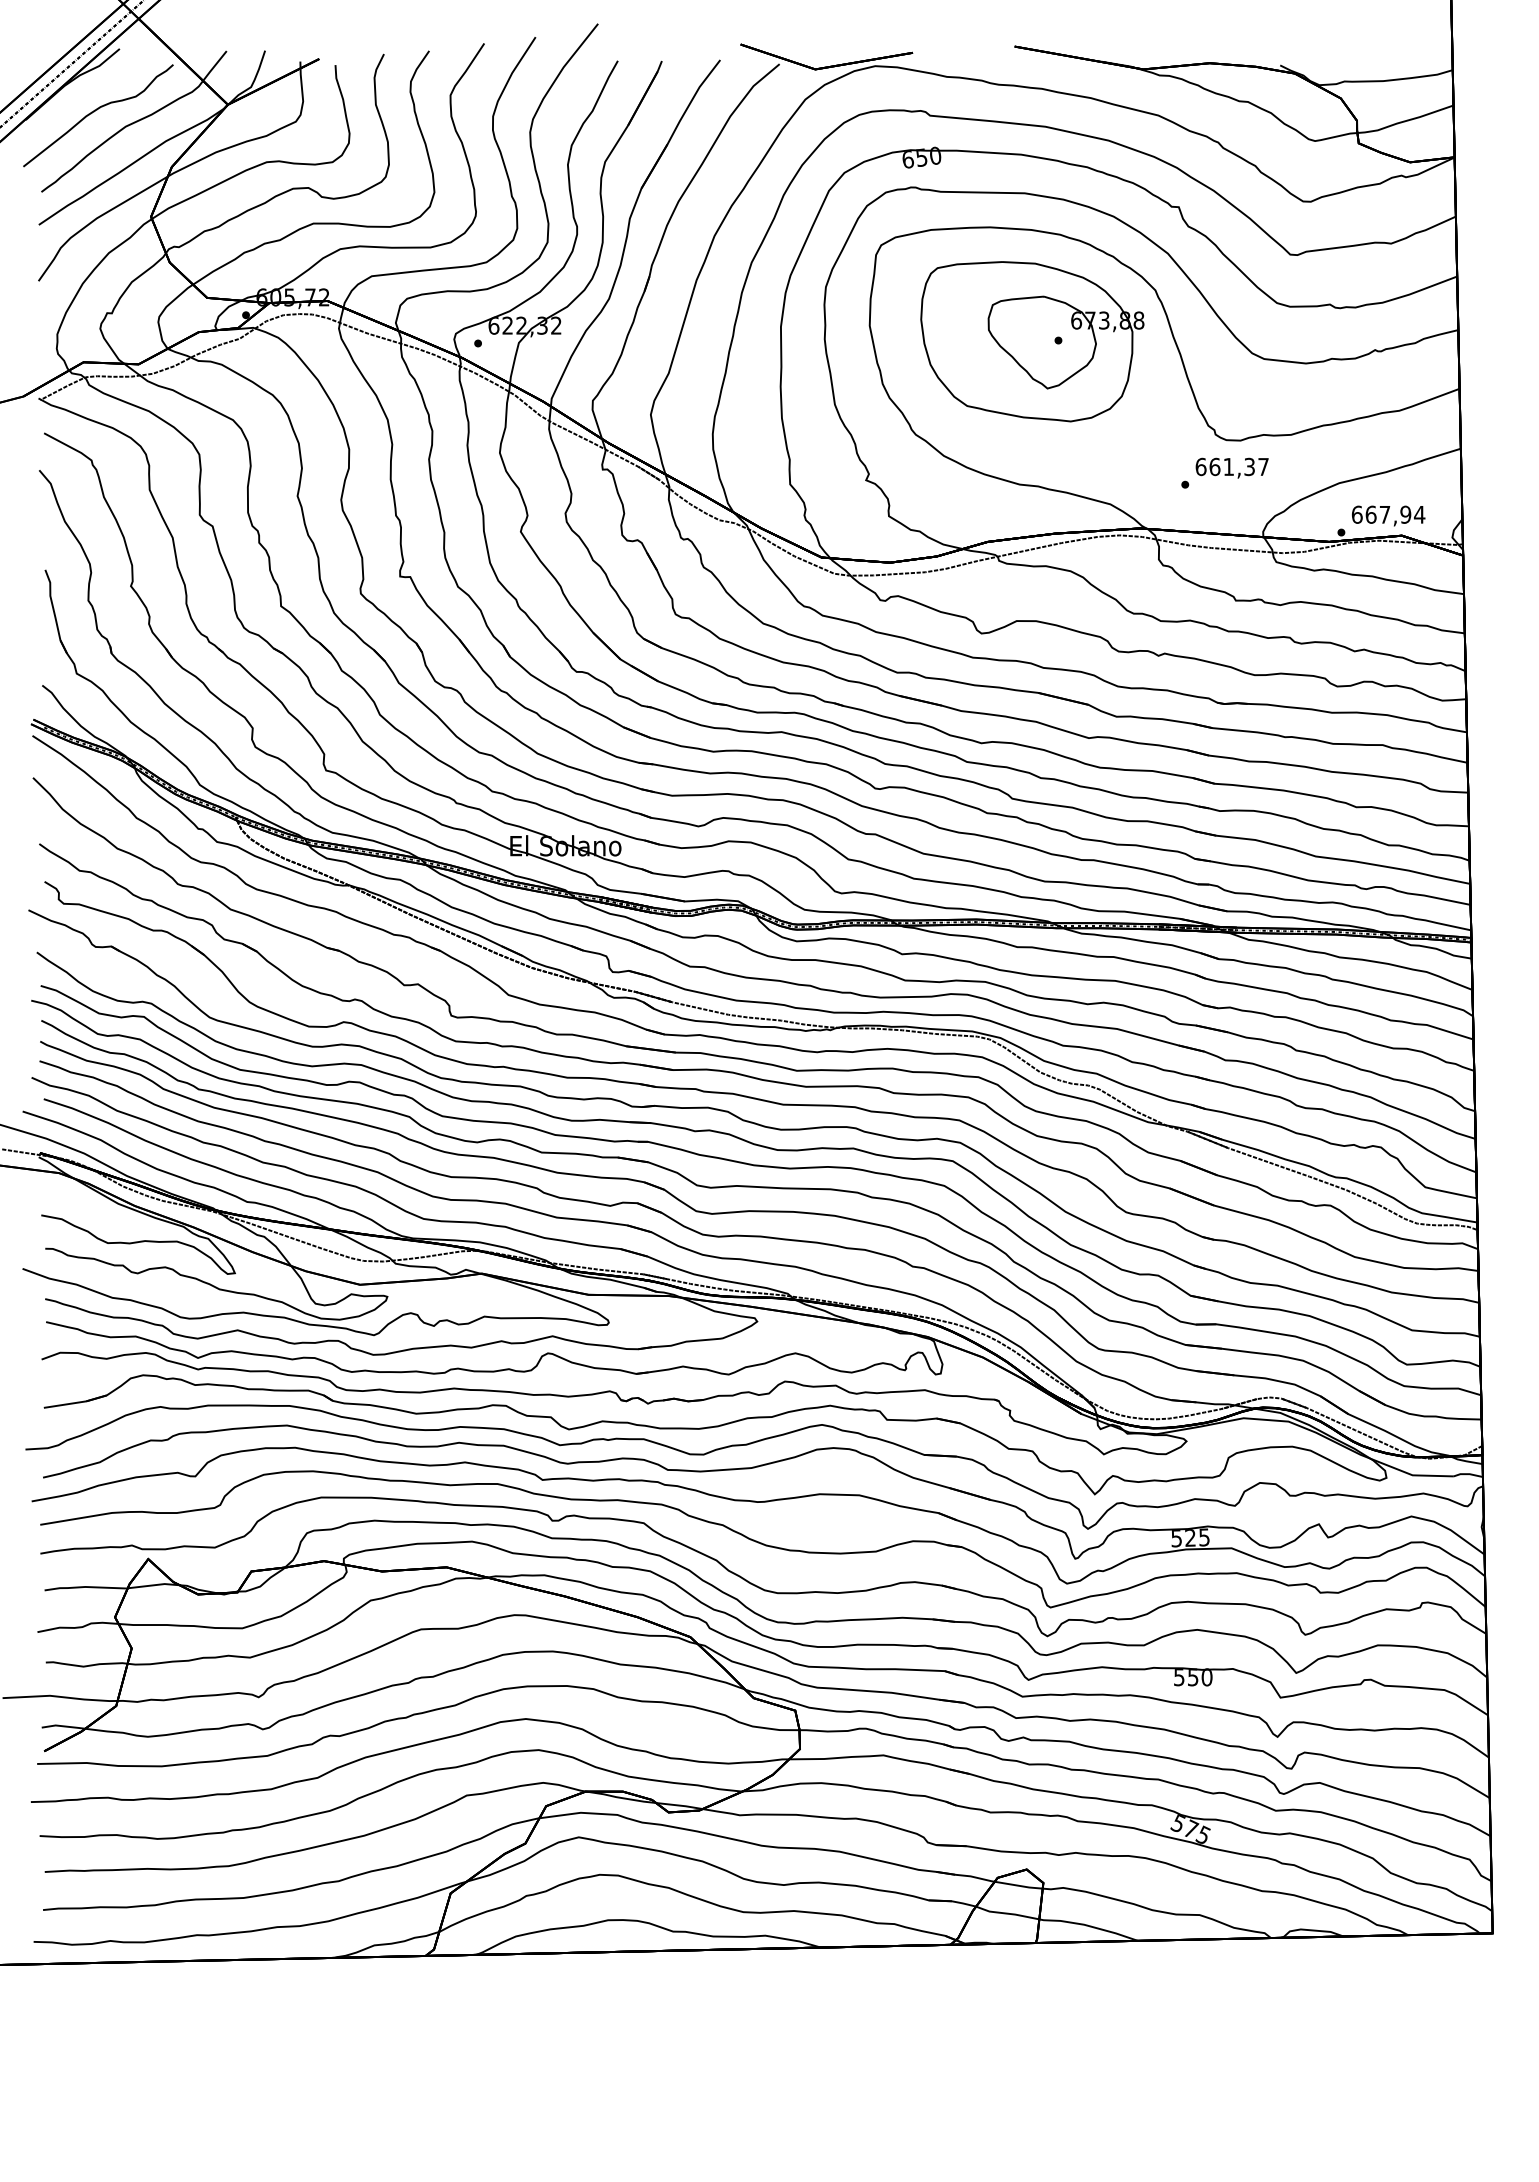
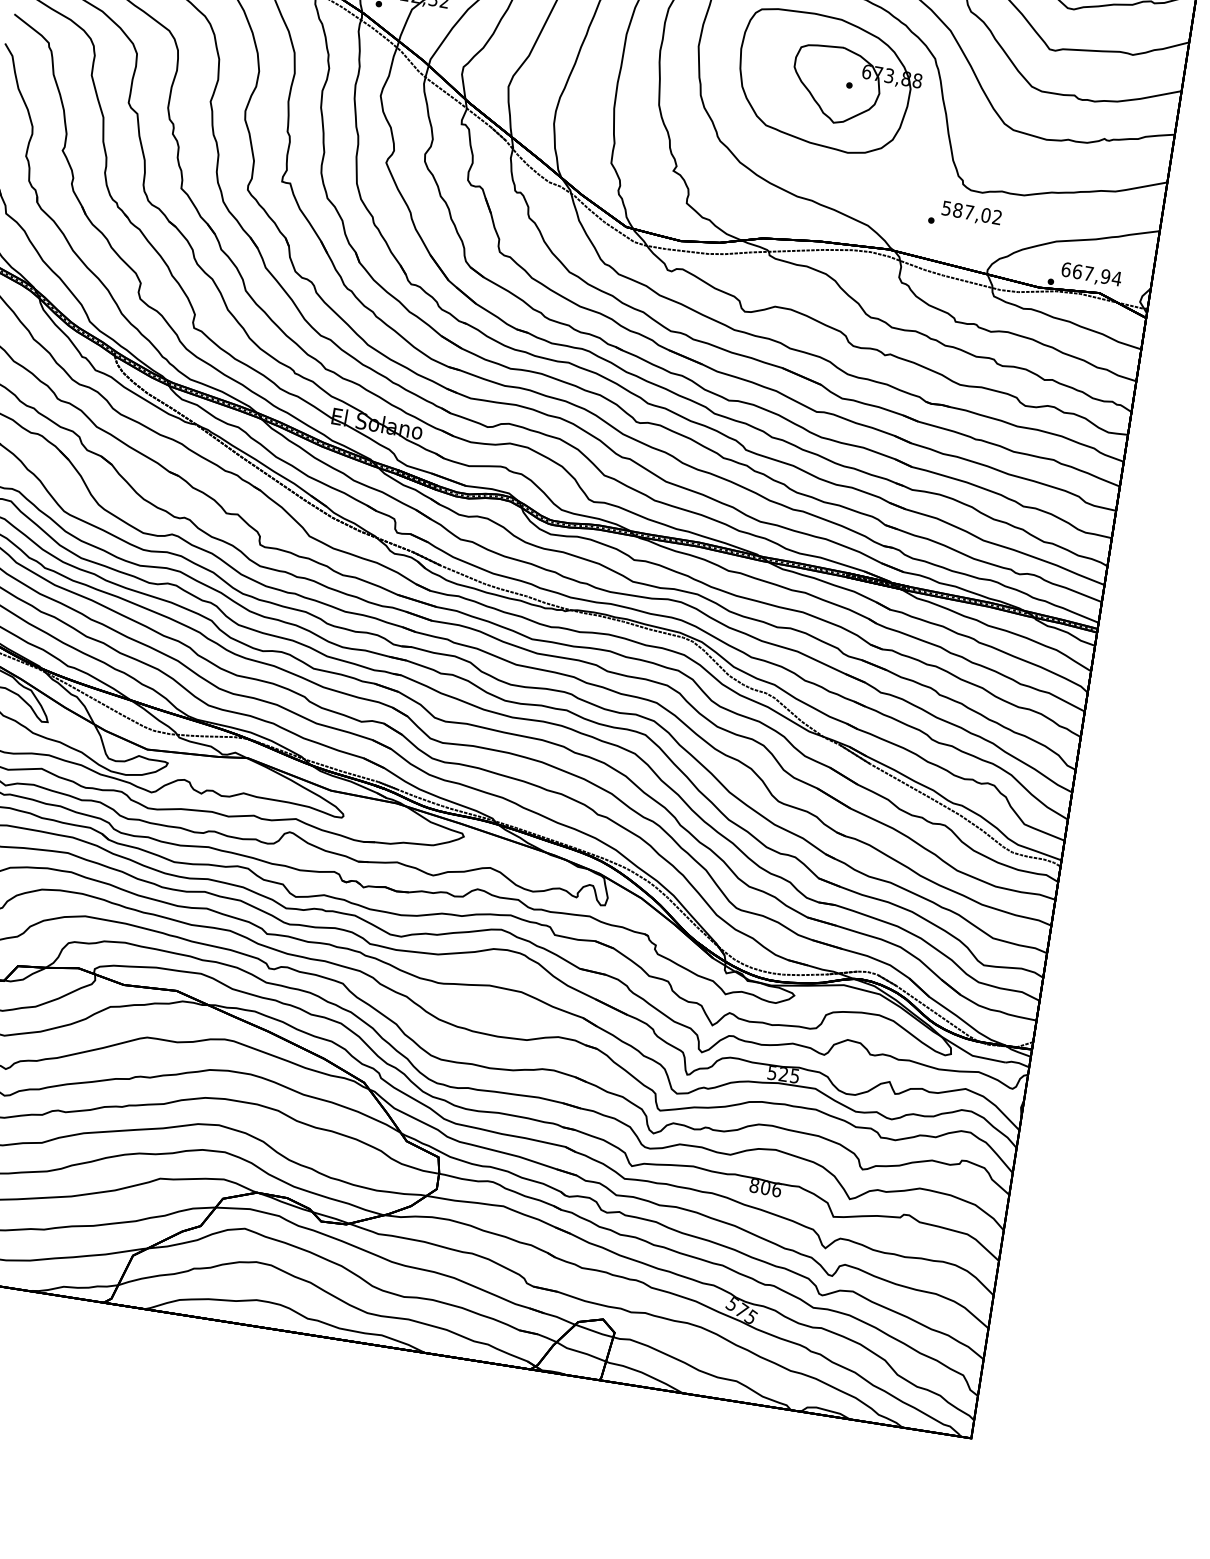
text: (1231, 466) -> (971, 212), 661,37 -> 587,02
text: (1193, 1677) -> (765, 1187), 550 -> 806

